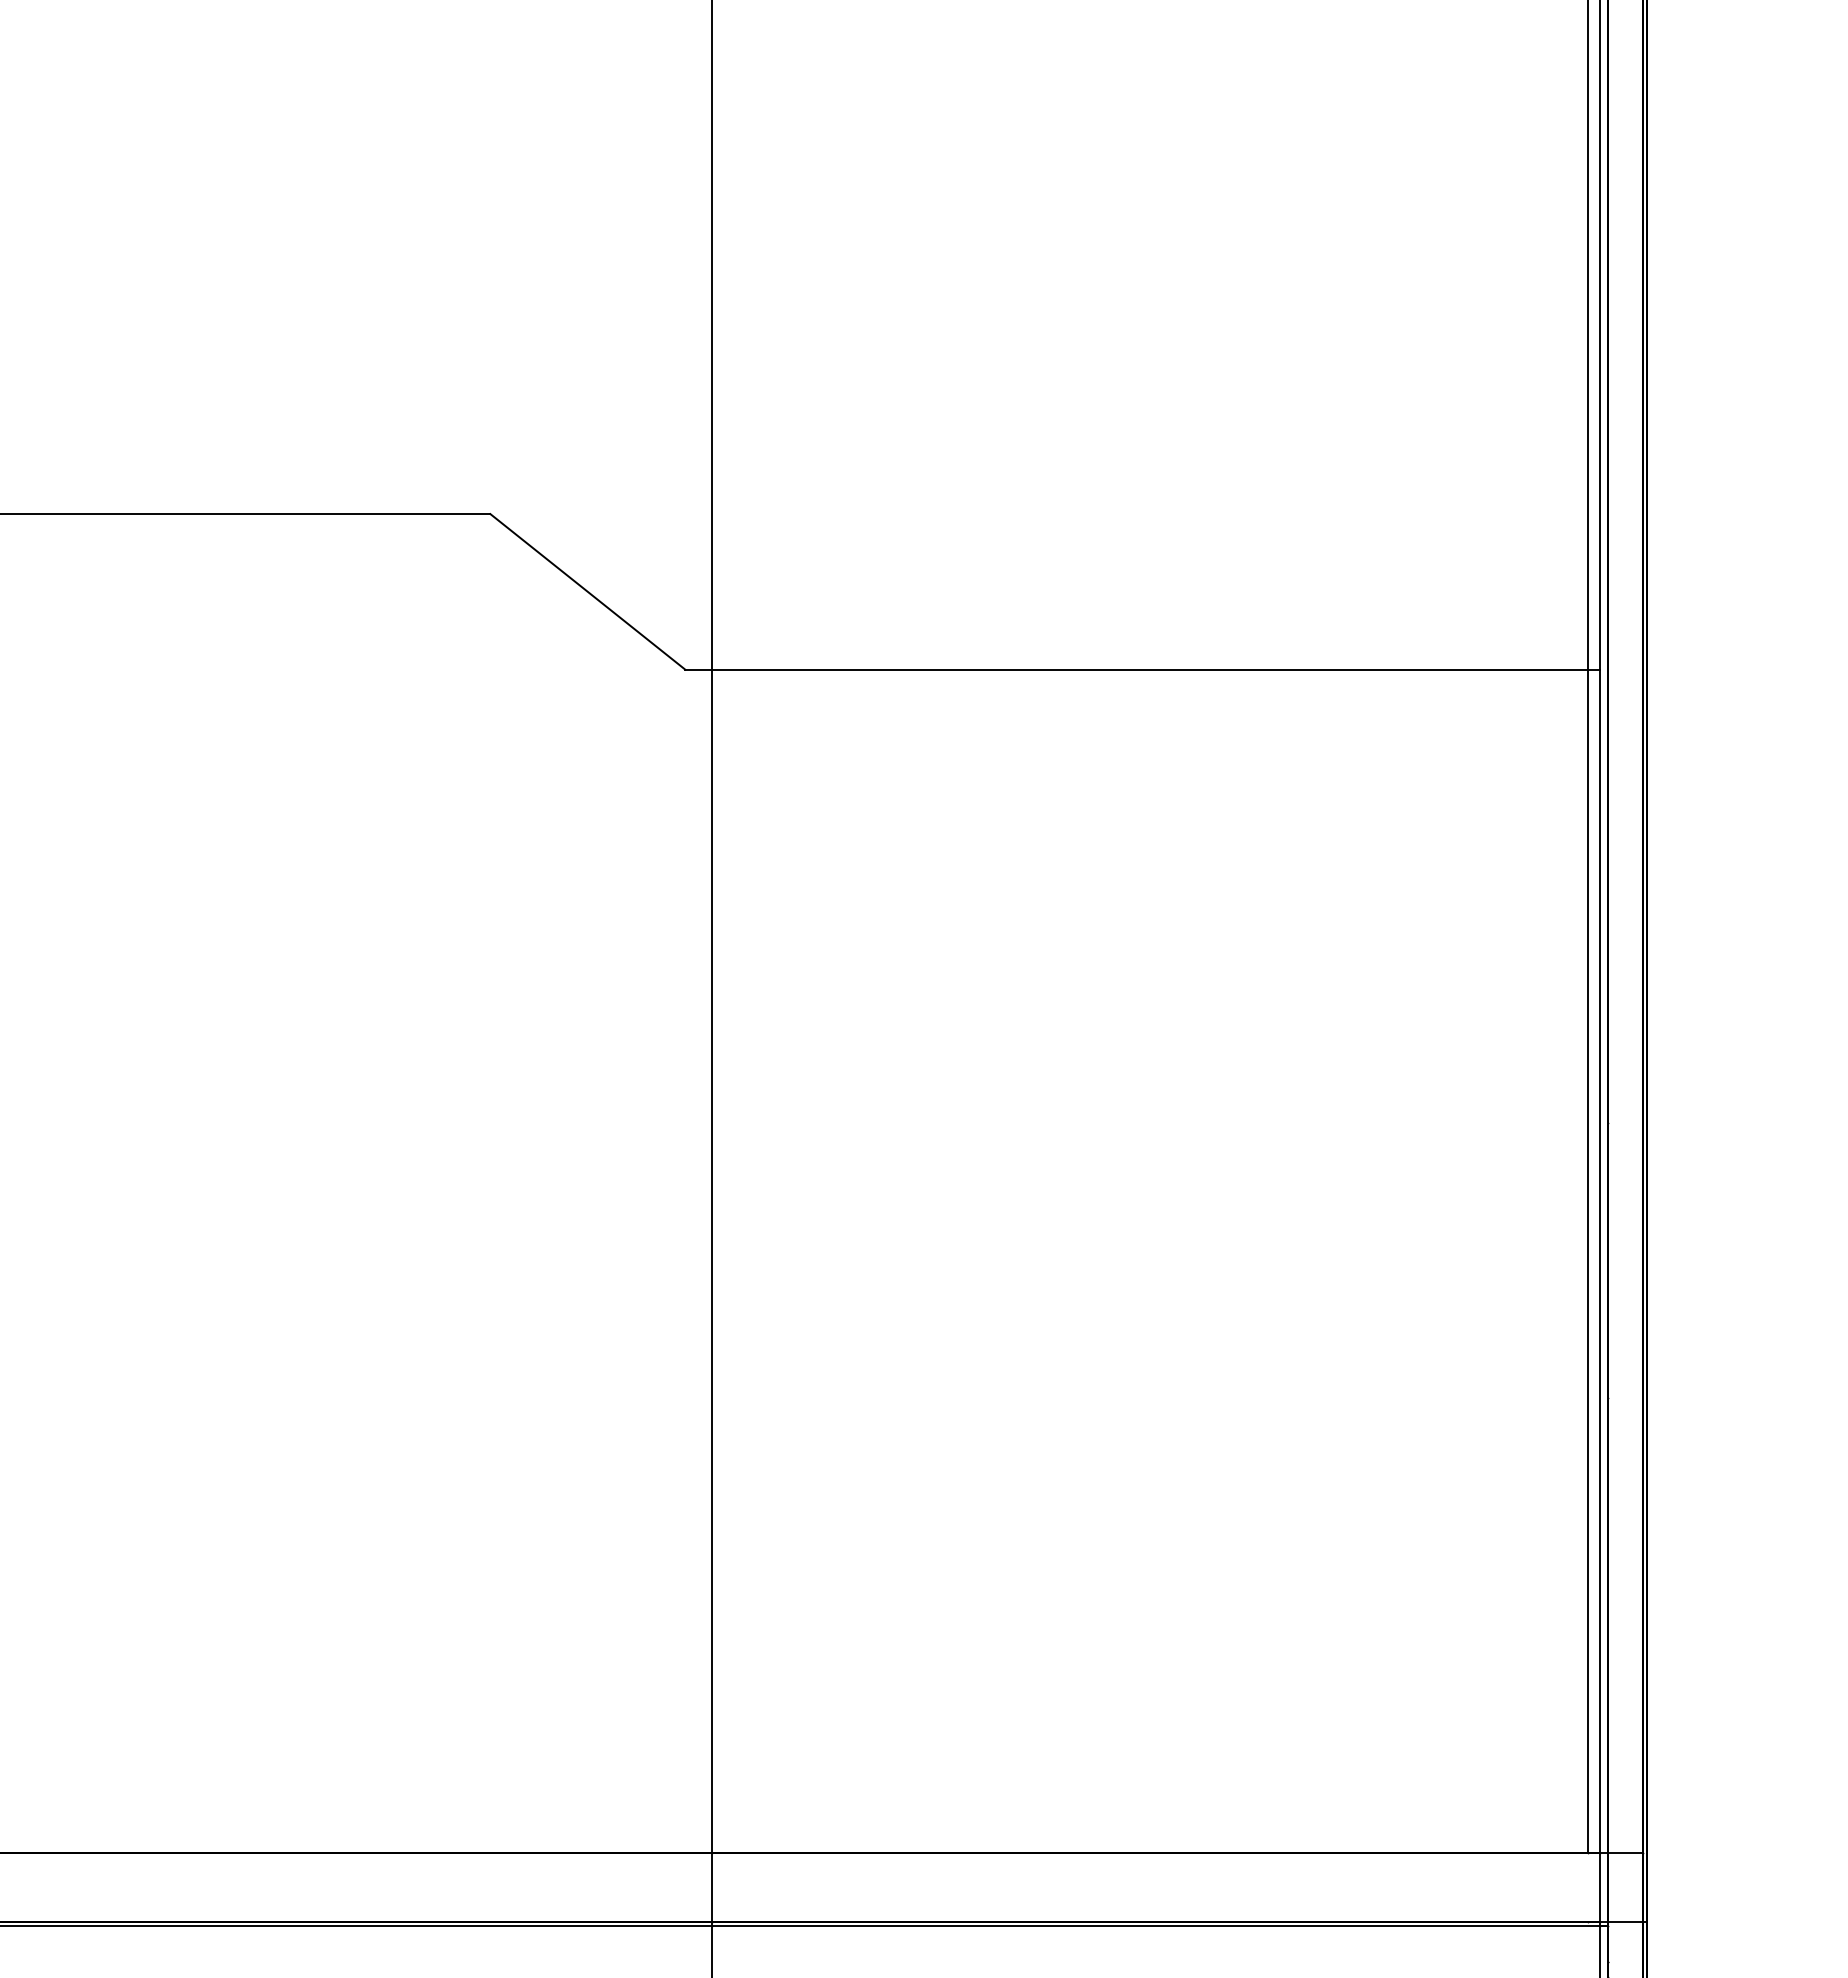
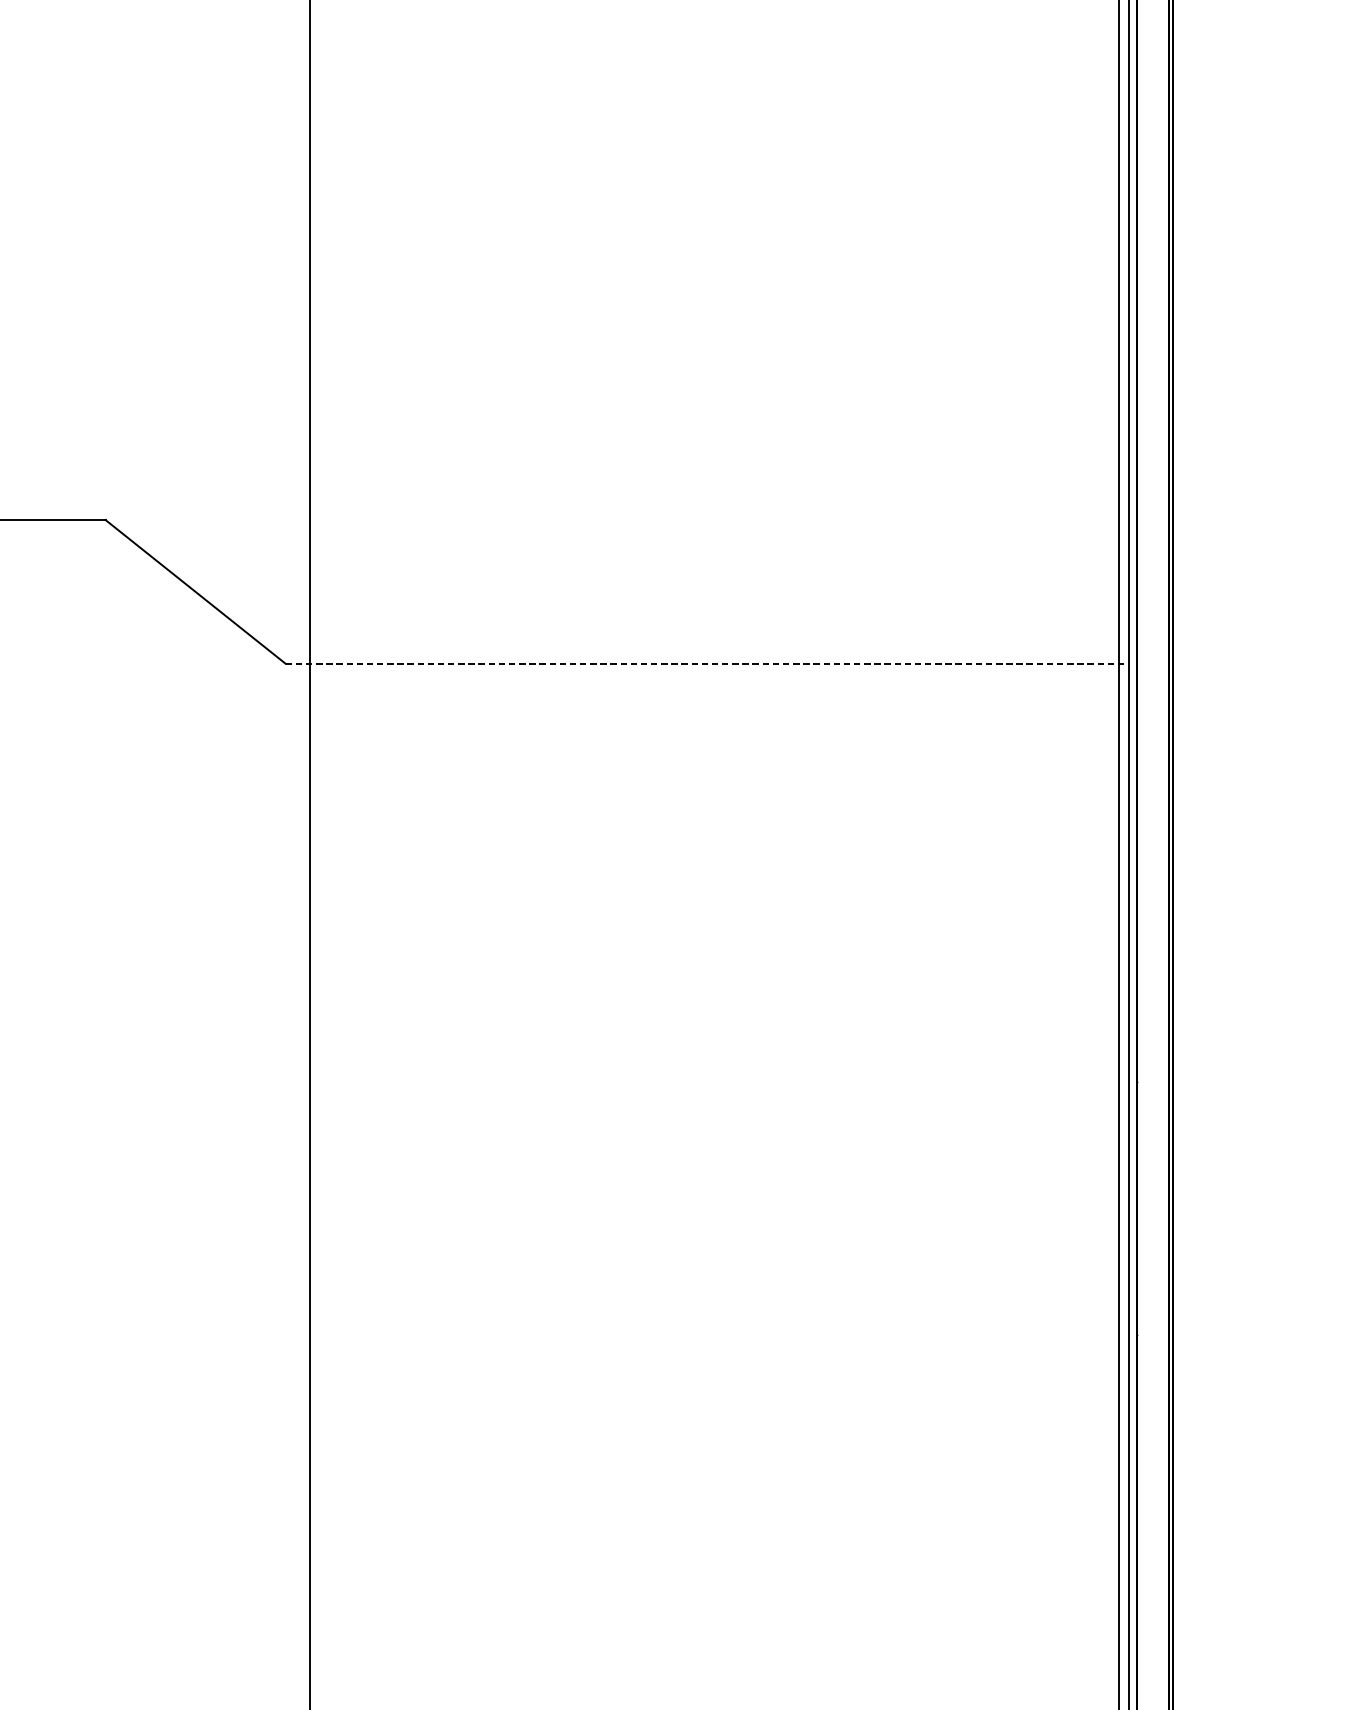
line: (1143, 669) -> (708, 663), solid -> dashed

